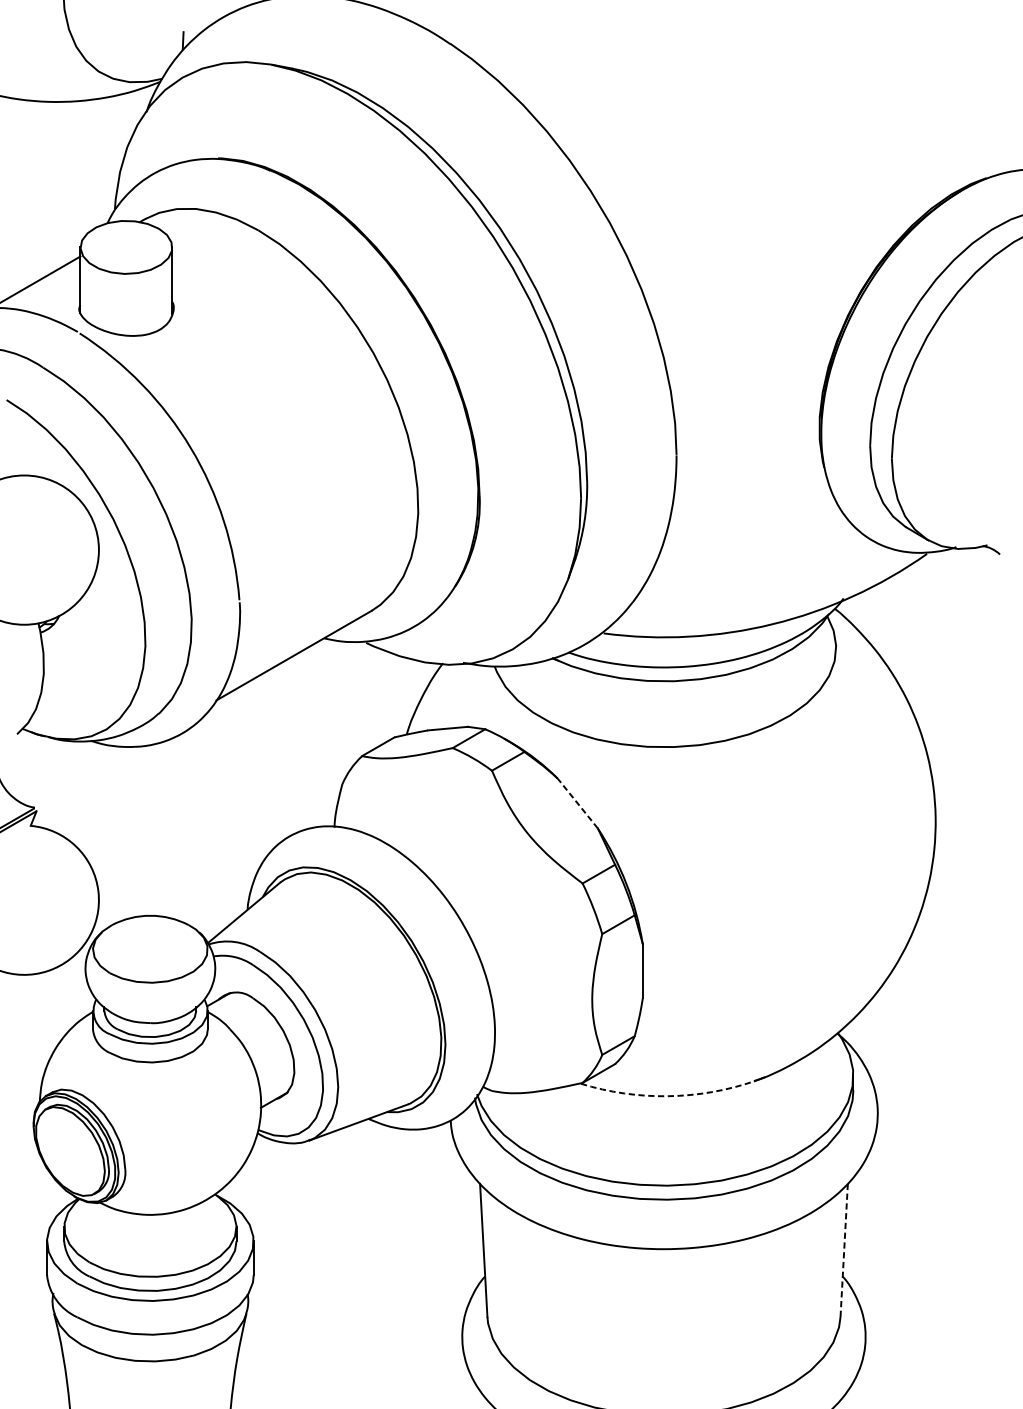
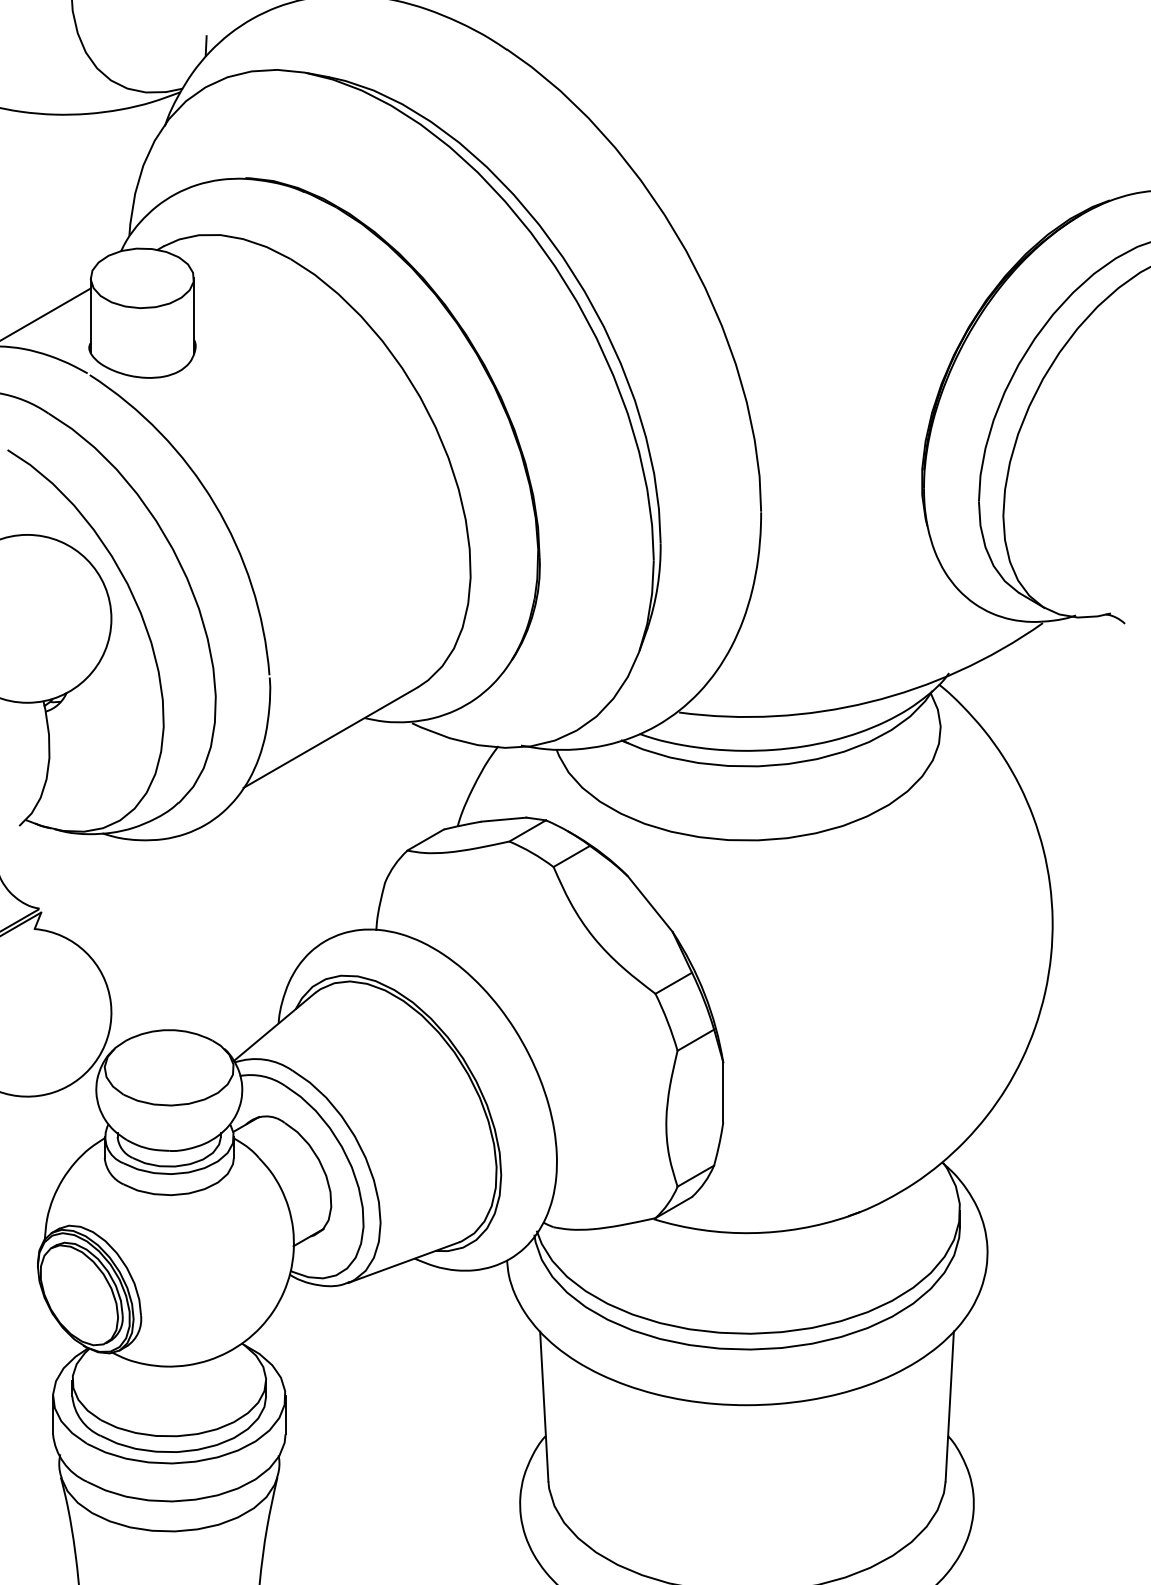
line: (578, 804) -> (650, 904), dashed -> solid
arc: (667, 1096) -> (751, 1233), dashed -> solid
line: (843, 1249) -> (949, 1405), dashed -> solid

